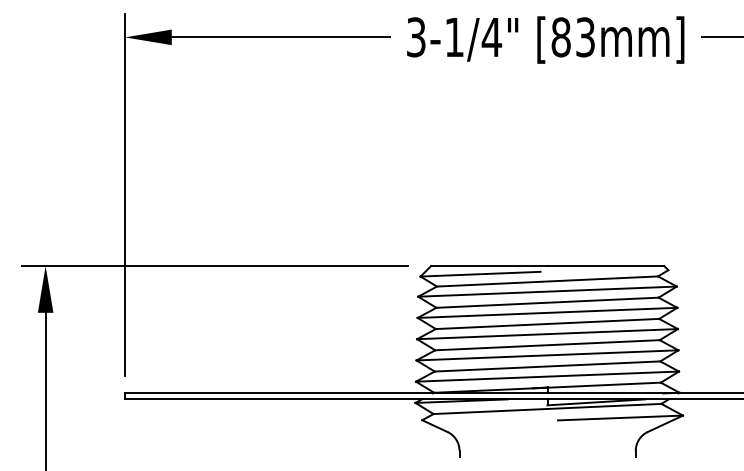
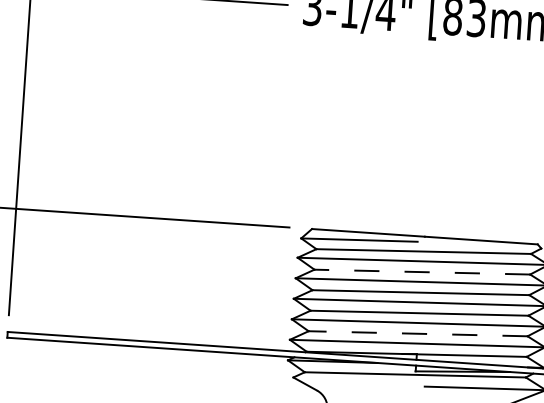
line: (547, 302) -> (422, 271), solid -> dashed
line: (547, 366) -> (418, 333), solid -> dashed

